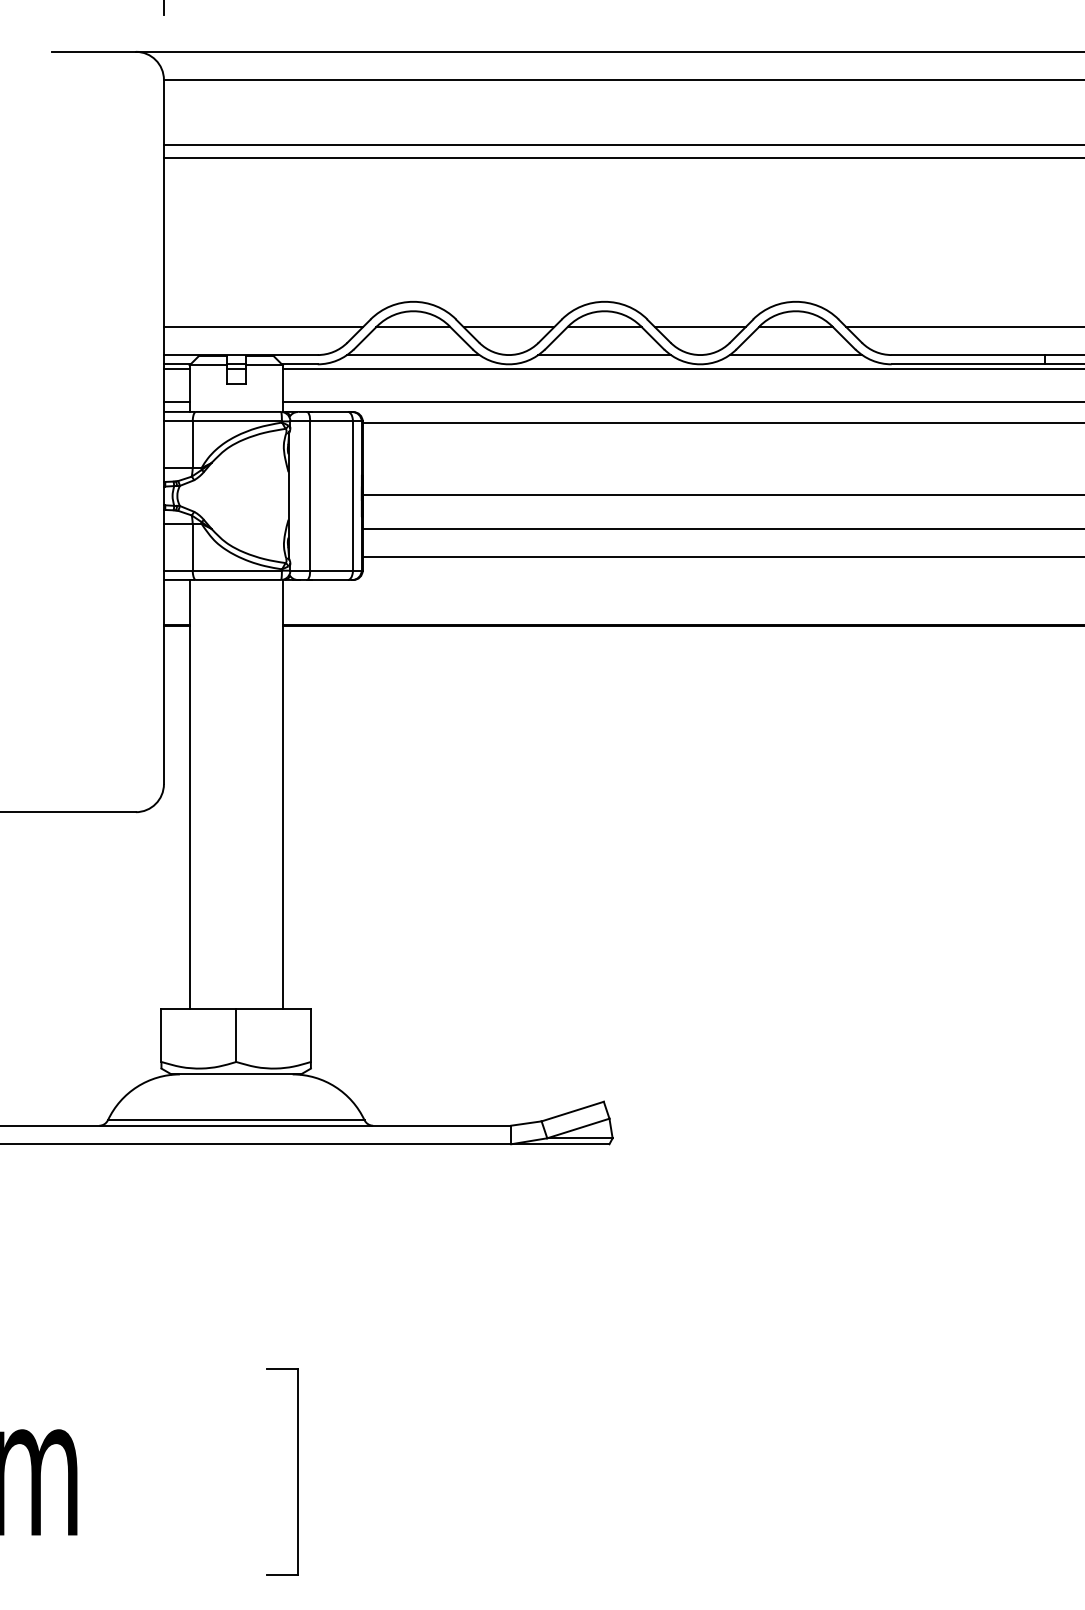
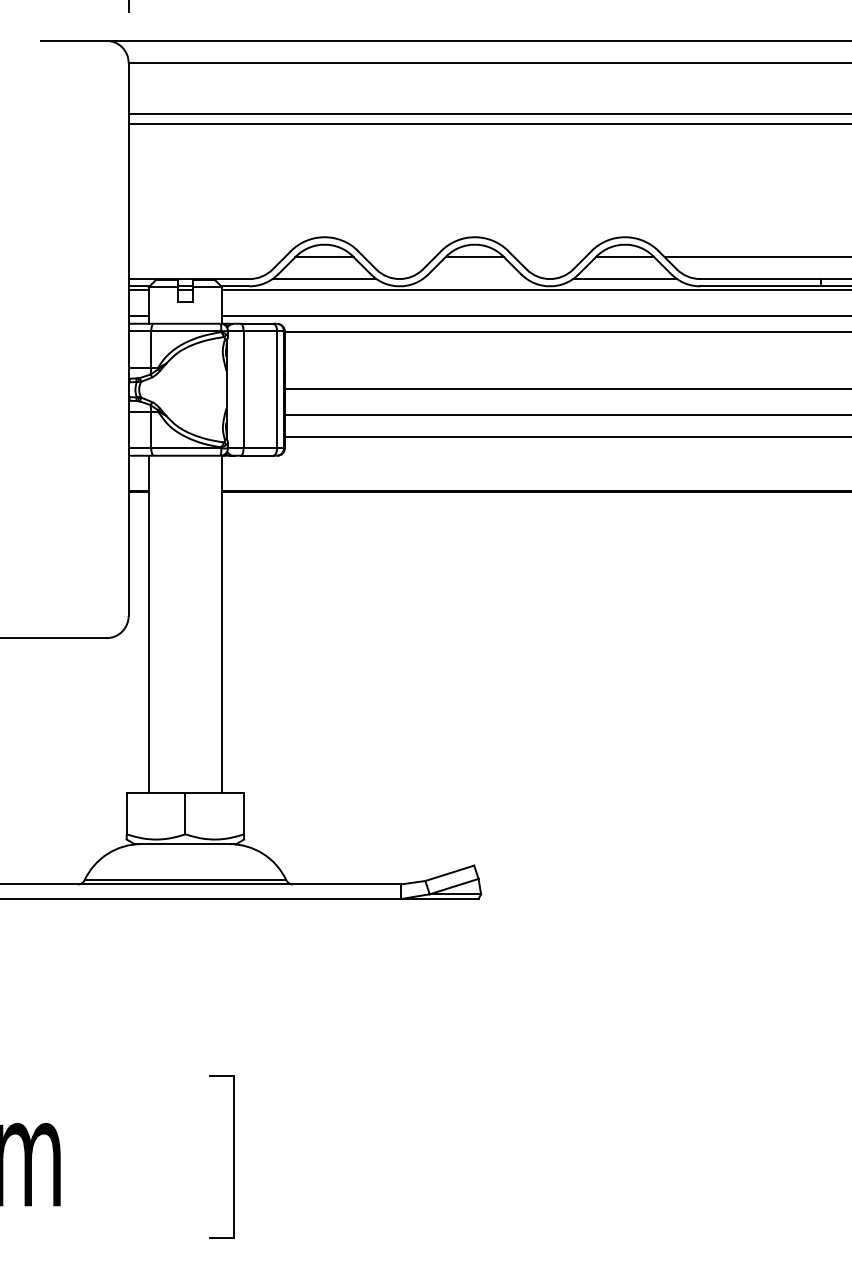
line: (263, 327) -> (206, 257), removed
line: (508, 327) -> (399, 257), removed
line: (699, 327) -> (549, 257), removed
line: (604, 355) -> (474, 279), removed

